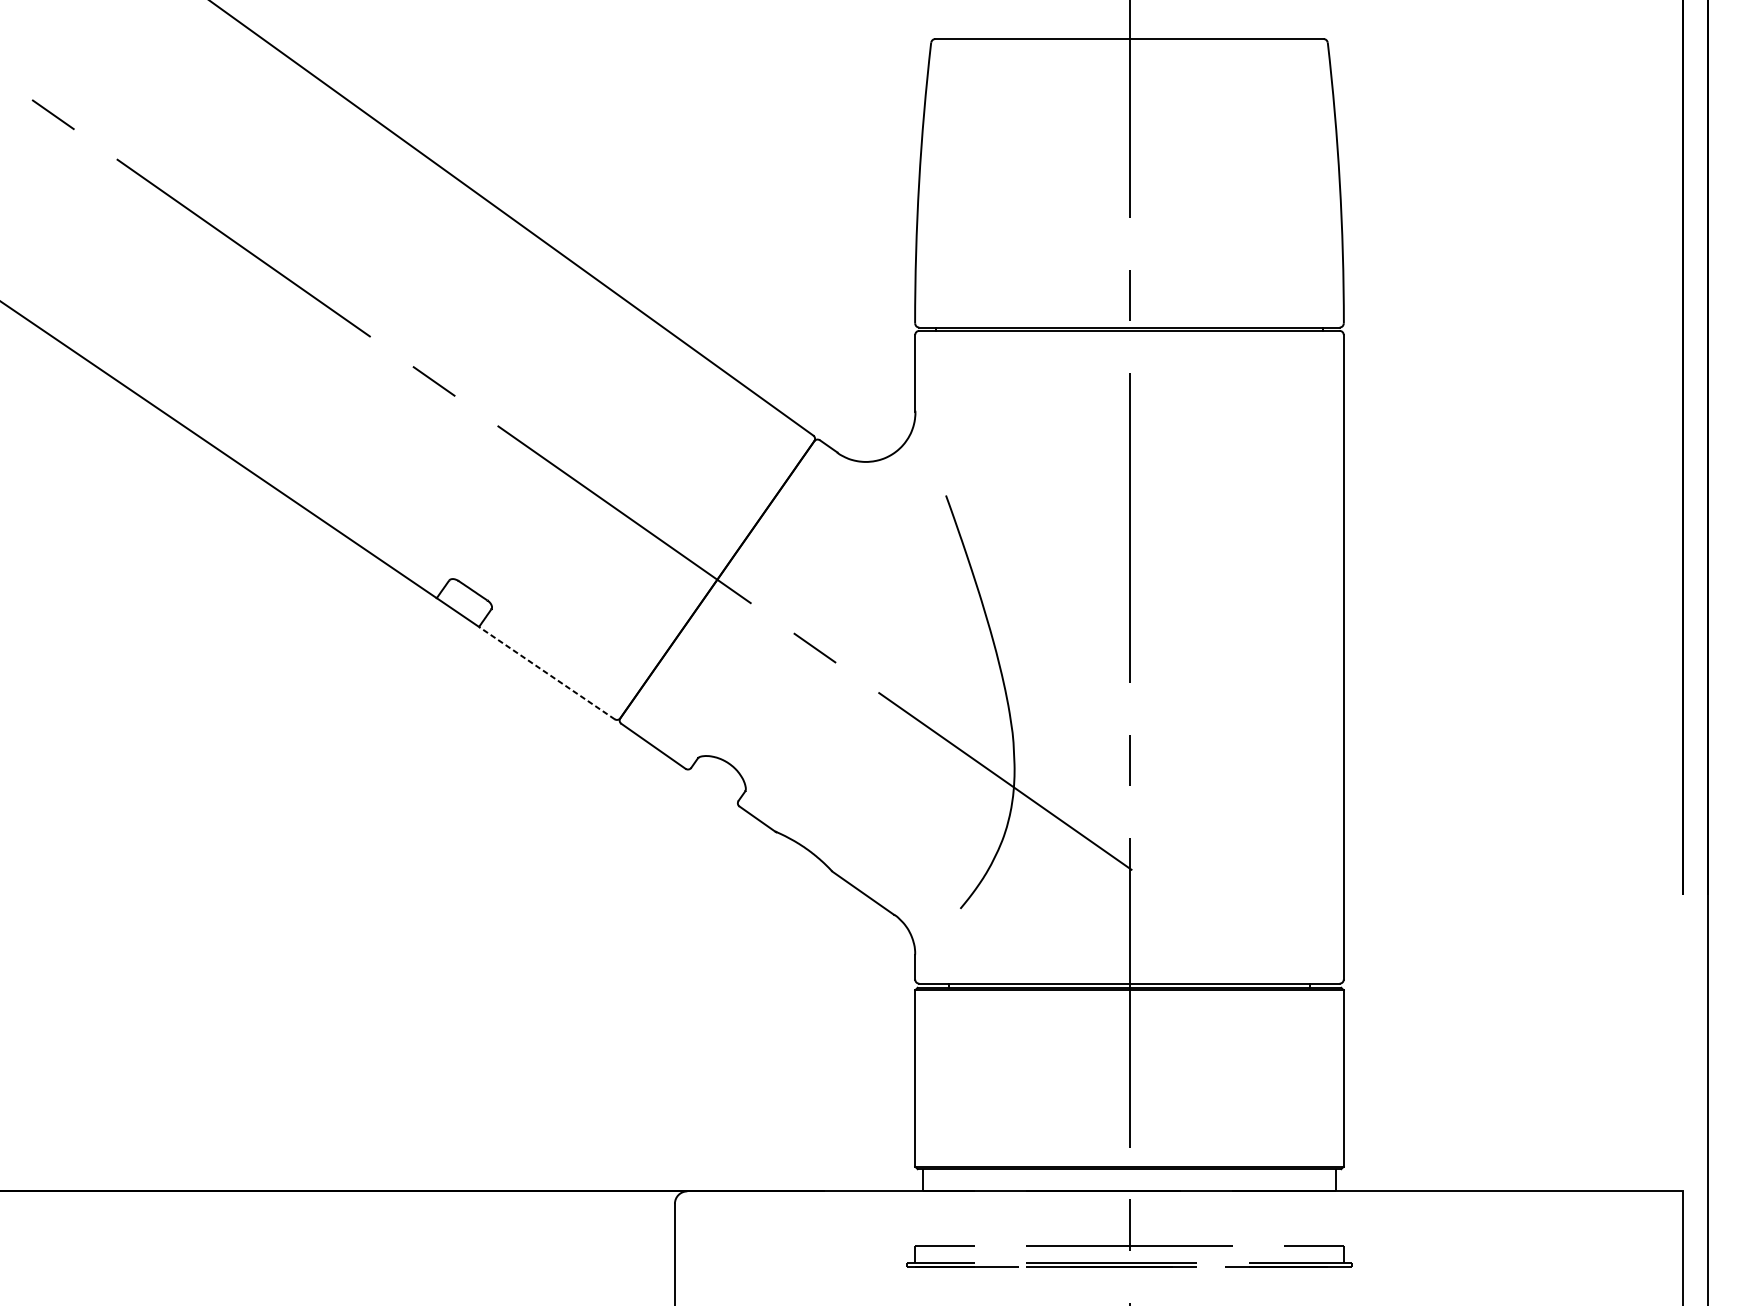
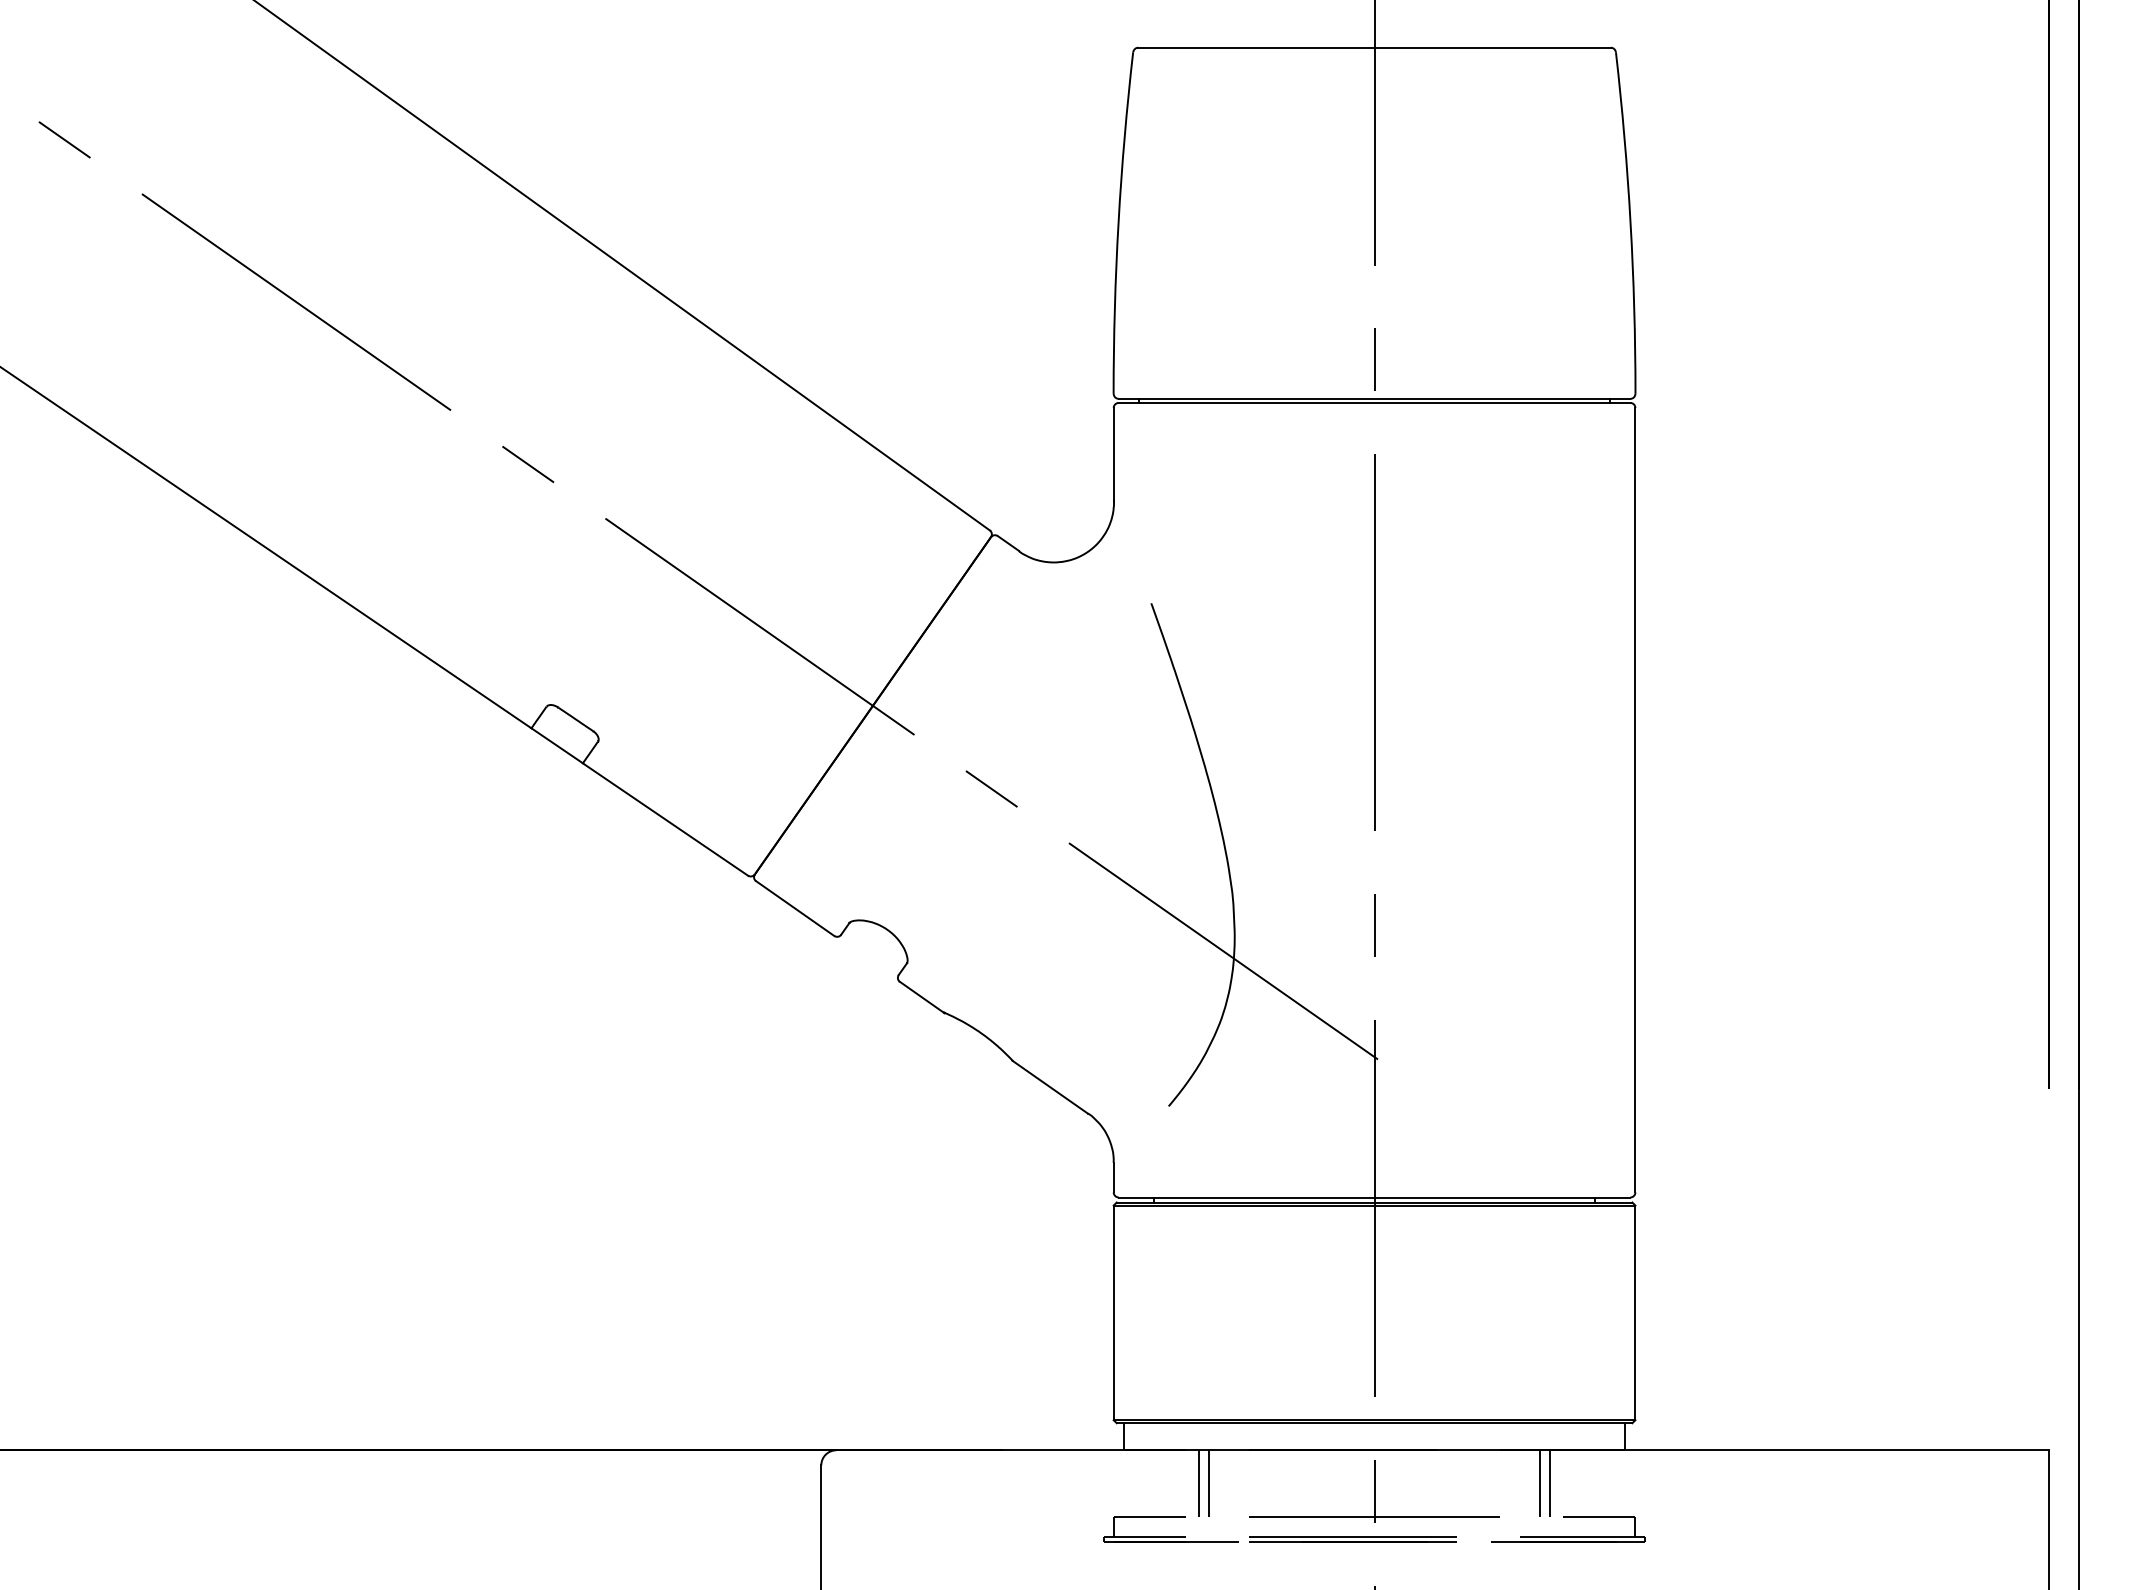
line: (546, 673) -> (665, 819), dashed -> solid
line: (985, 1218) -> (1199, 1483), added
line: (993, 1218) -> (1209, 1483), added
line: (1265, 1218) -> (1539, 1483), added
line: (1274, 1218) -> (1550, 1483), added

